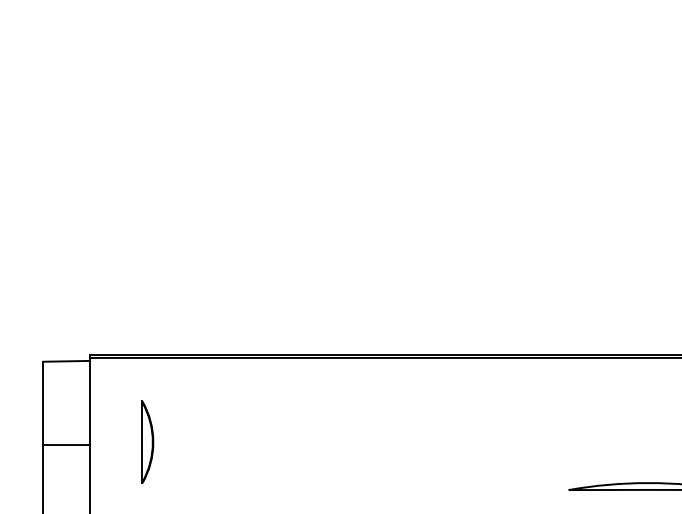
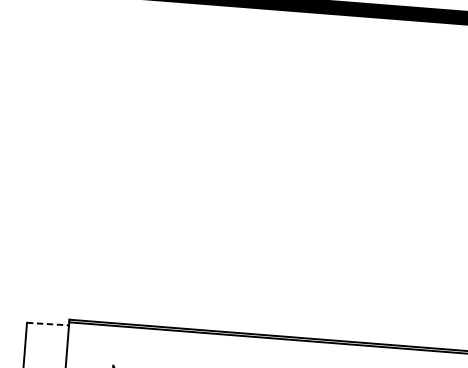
line: (67, 361) -> (48, 324), solid -> dashed

